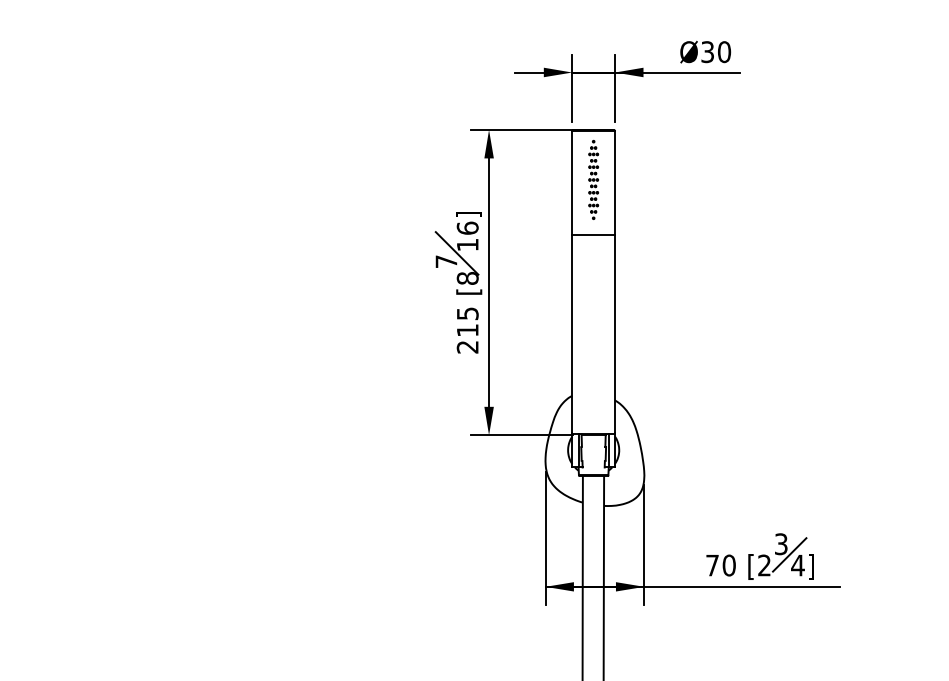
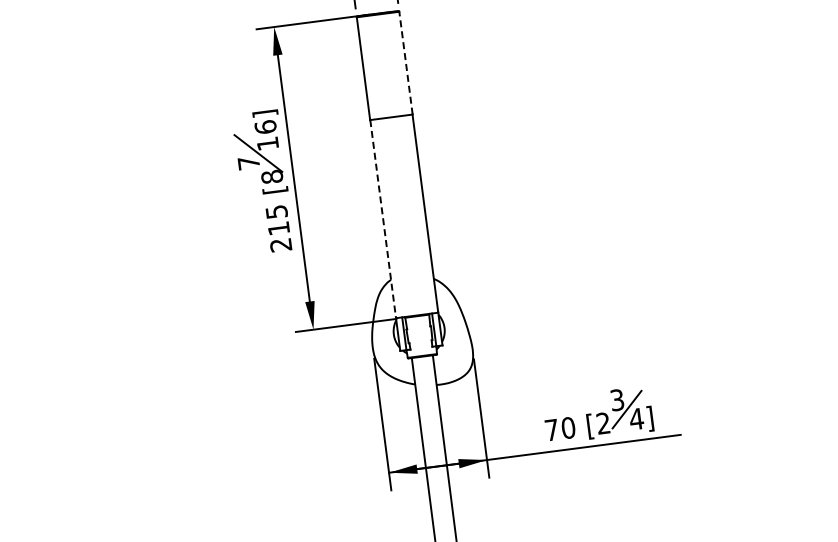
part: (593, 179) -> (384, 62), removed
line: (615, 182) -> (406, 62), solid -> dashed
line: (572, 334) -> (383, 219), solid -> dashed

